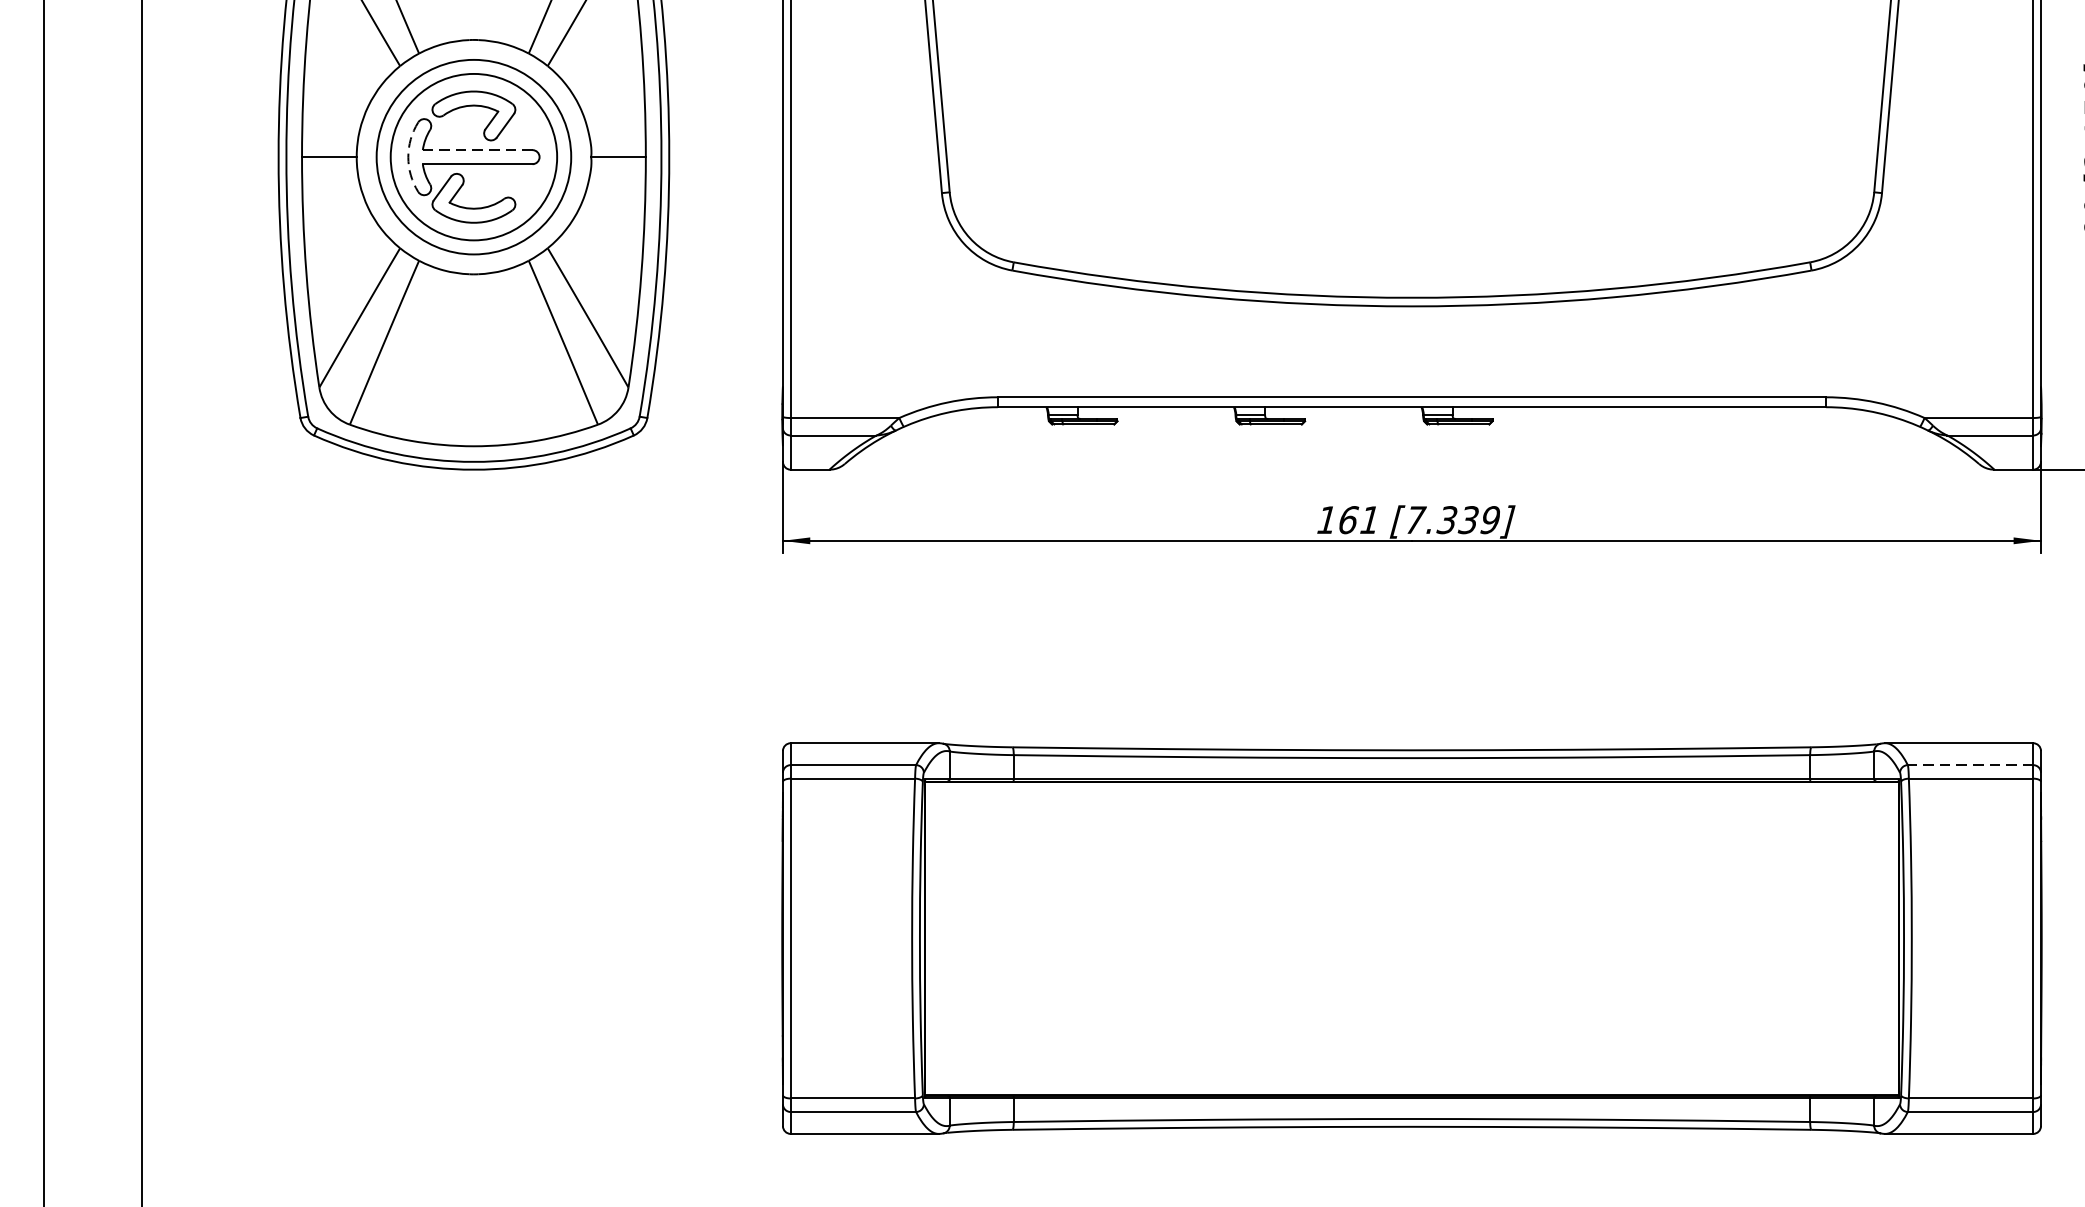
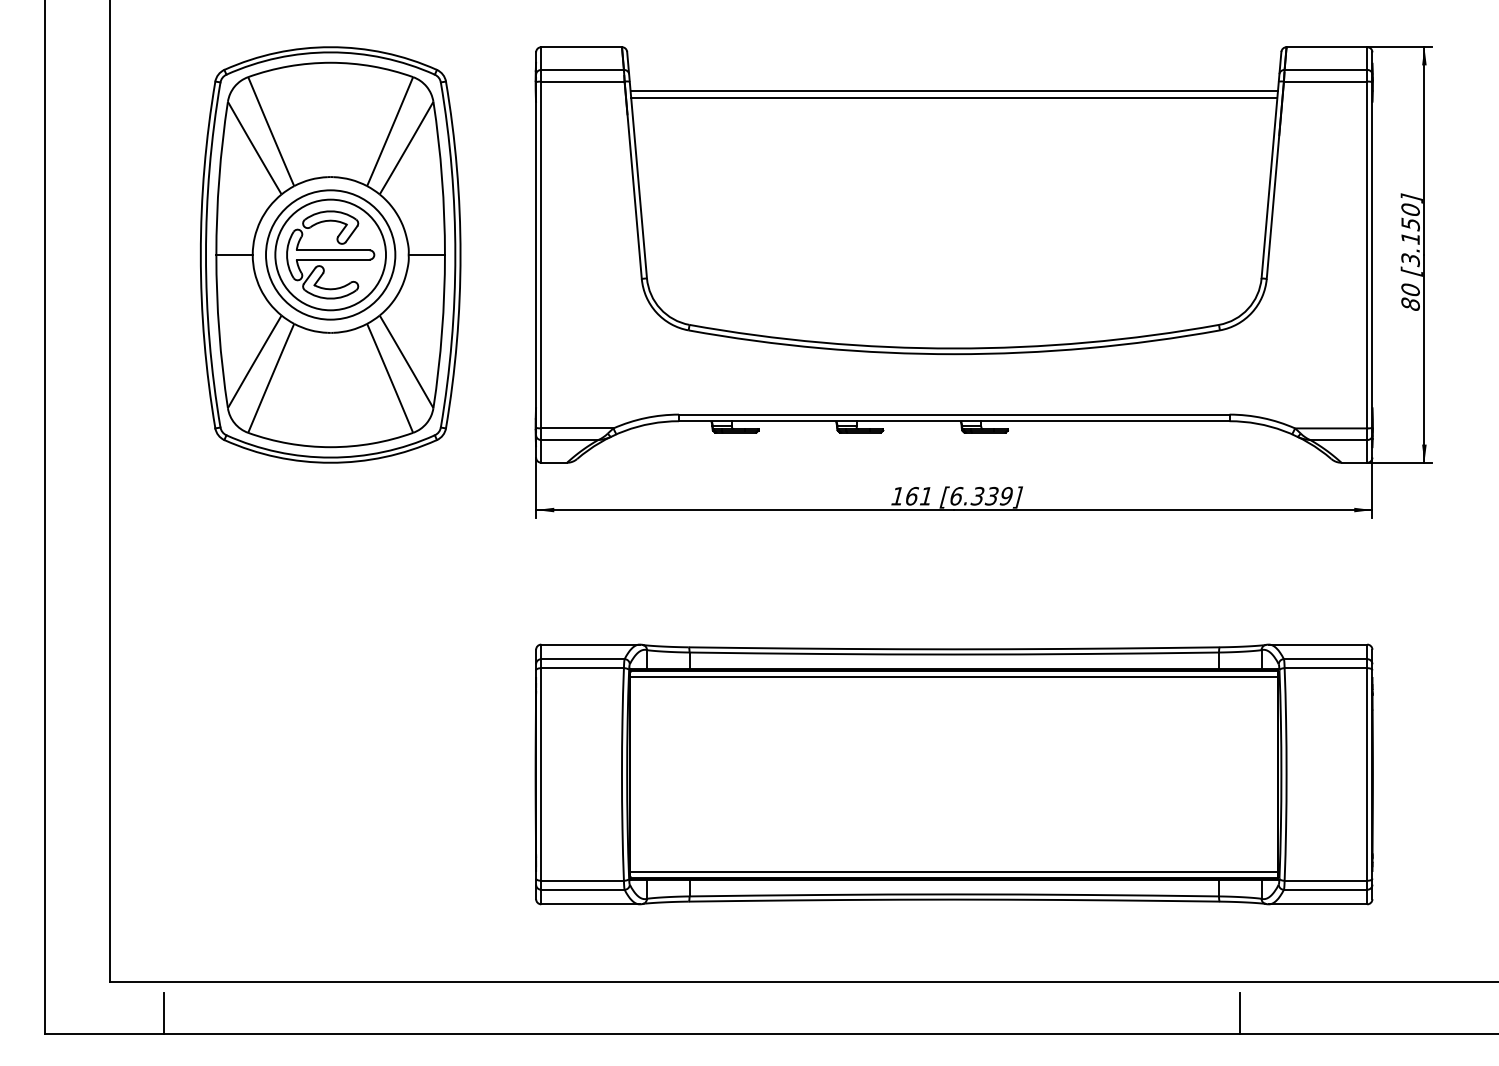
line: (478, 150) -> (333, 250), dashed -> solid
arc: (408, 157) -> (287, 255), dashed -> solid
text: (1416, 518) -> (957, 495), [7.339] -> [6.339]
line: (1970, 765) -> (1325, 659), dashed -> solid
line: (1412, 791) -> (954, 676), added
line: (1412, 1086) -> (954, 872), added

